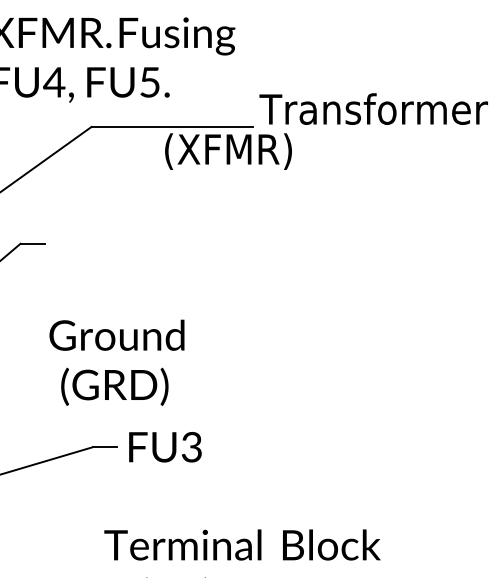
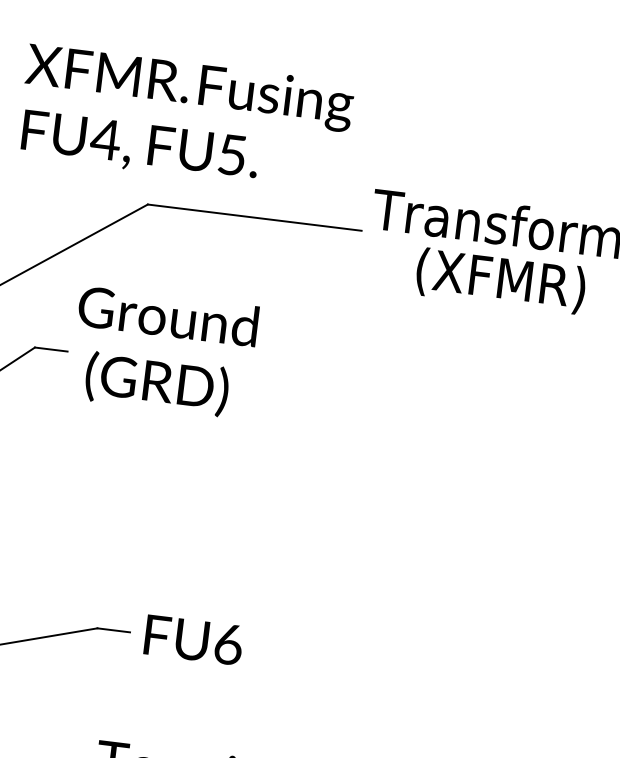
text: (228, 151) -> (500, 280), moved
text: (116, 362) -> (163, 352), moved
text: (192, 446) -> (229, 643), FU3 -> FU6

